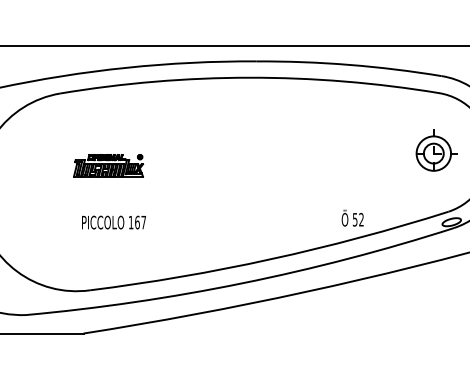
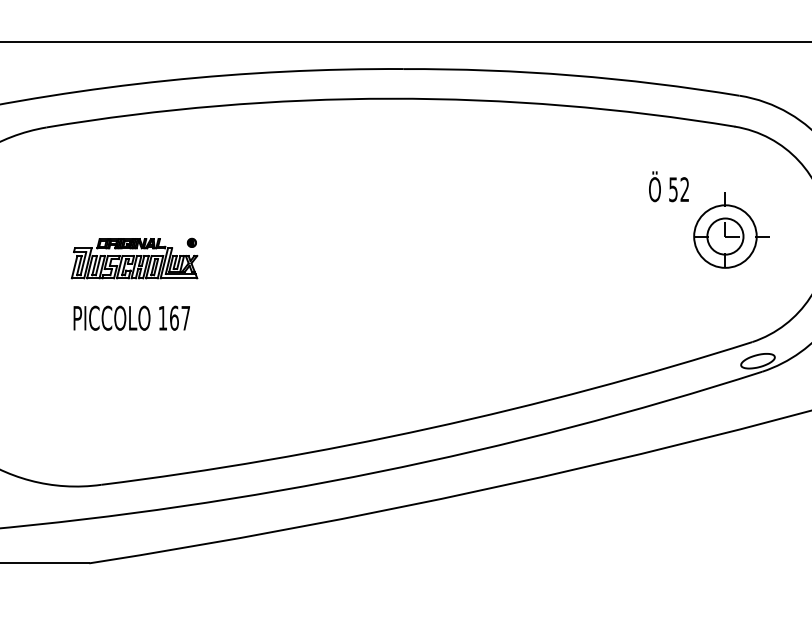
text: (352, 217) -> (668, 185), moved
text: (113, 222) -> (130, 318), moved

